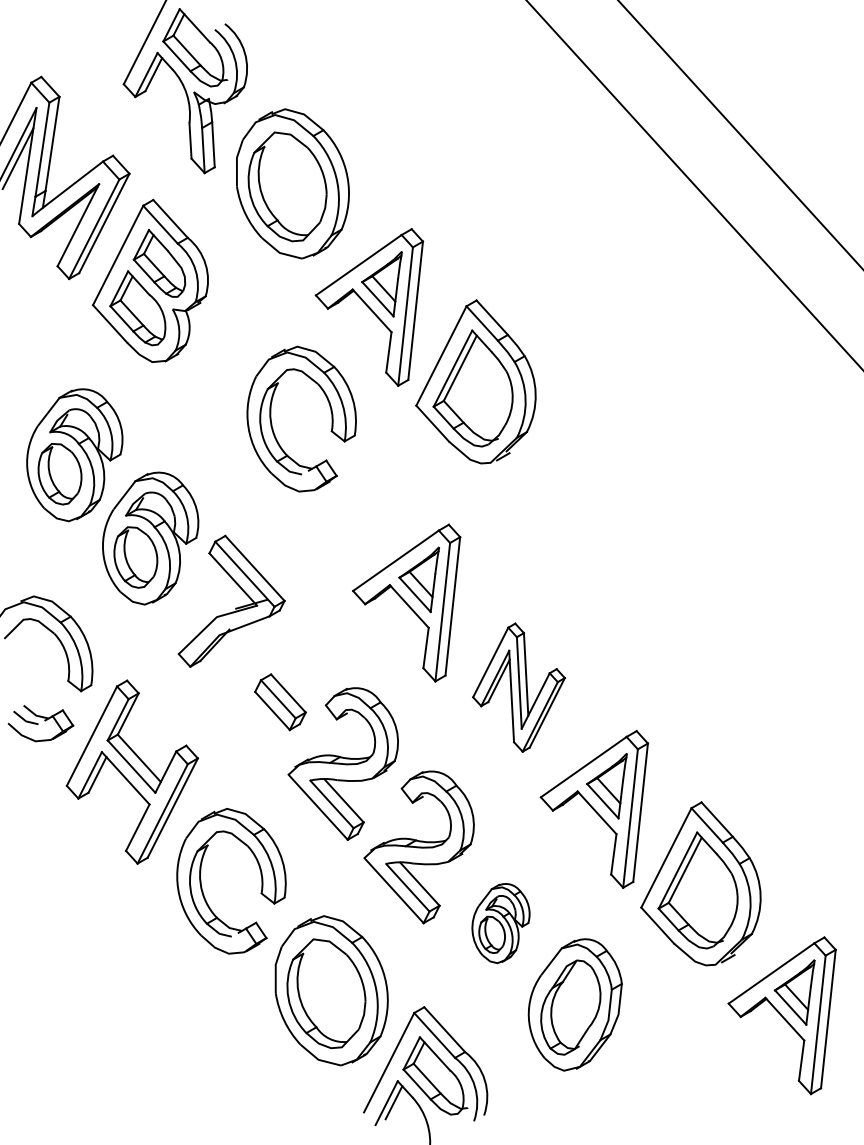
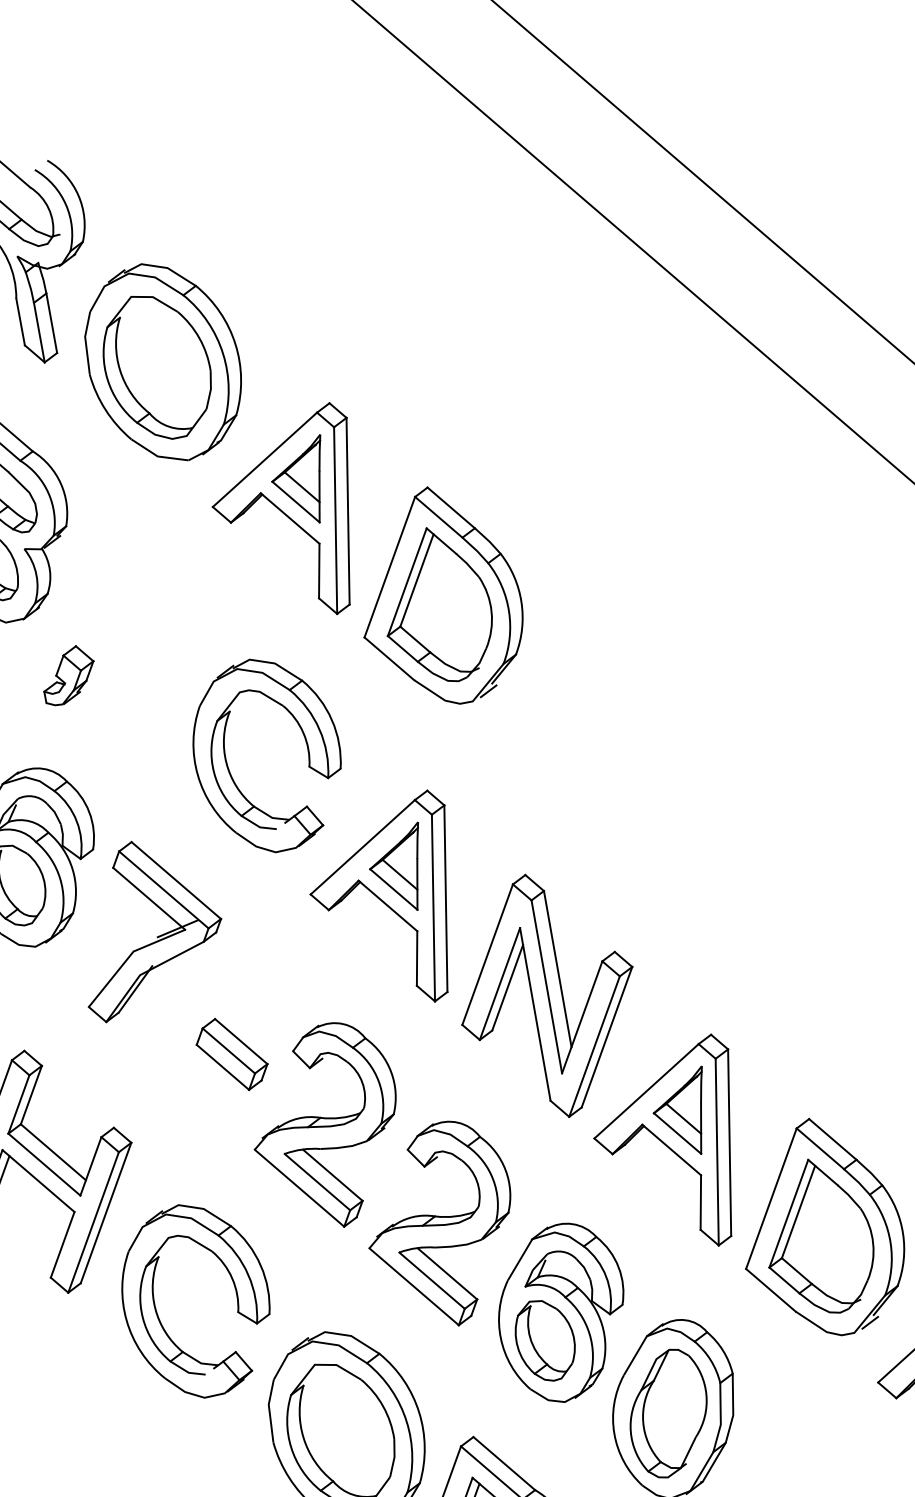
part: (193, 406) -> (67, 674), added
part: (272, 423) -> (229, 766), moved
part: (518, 687) -> (546, 995), size x1.43
part: (500, 923) -> (561, 1313), size x1.67

